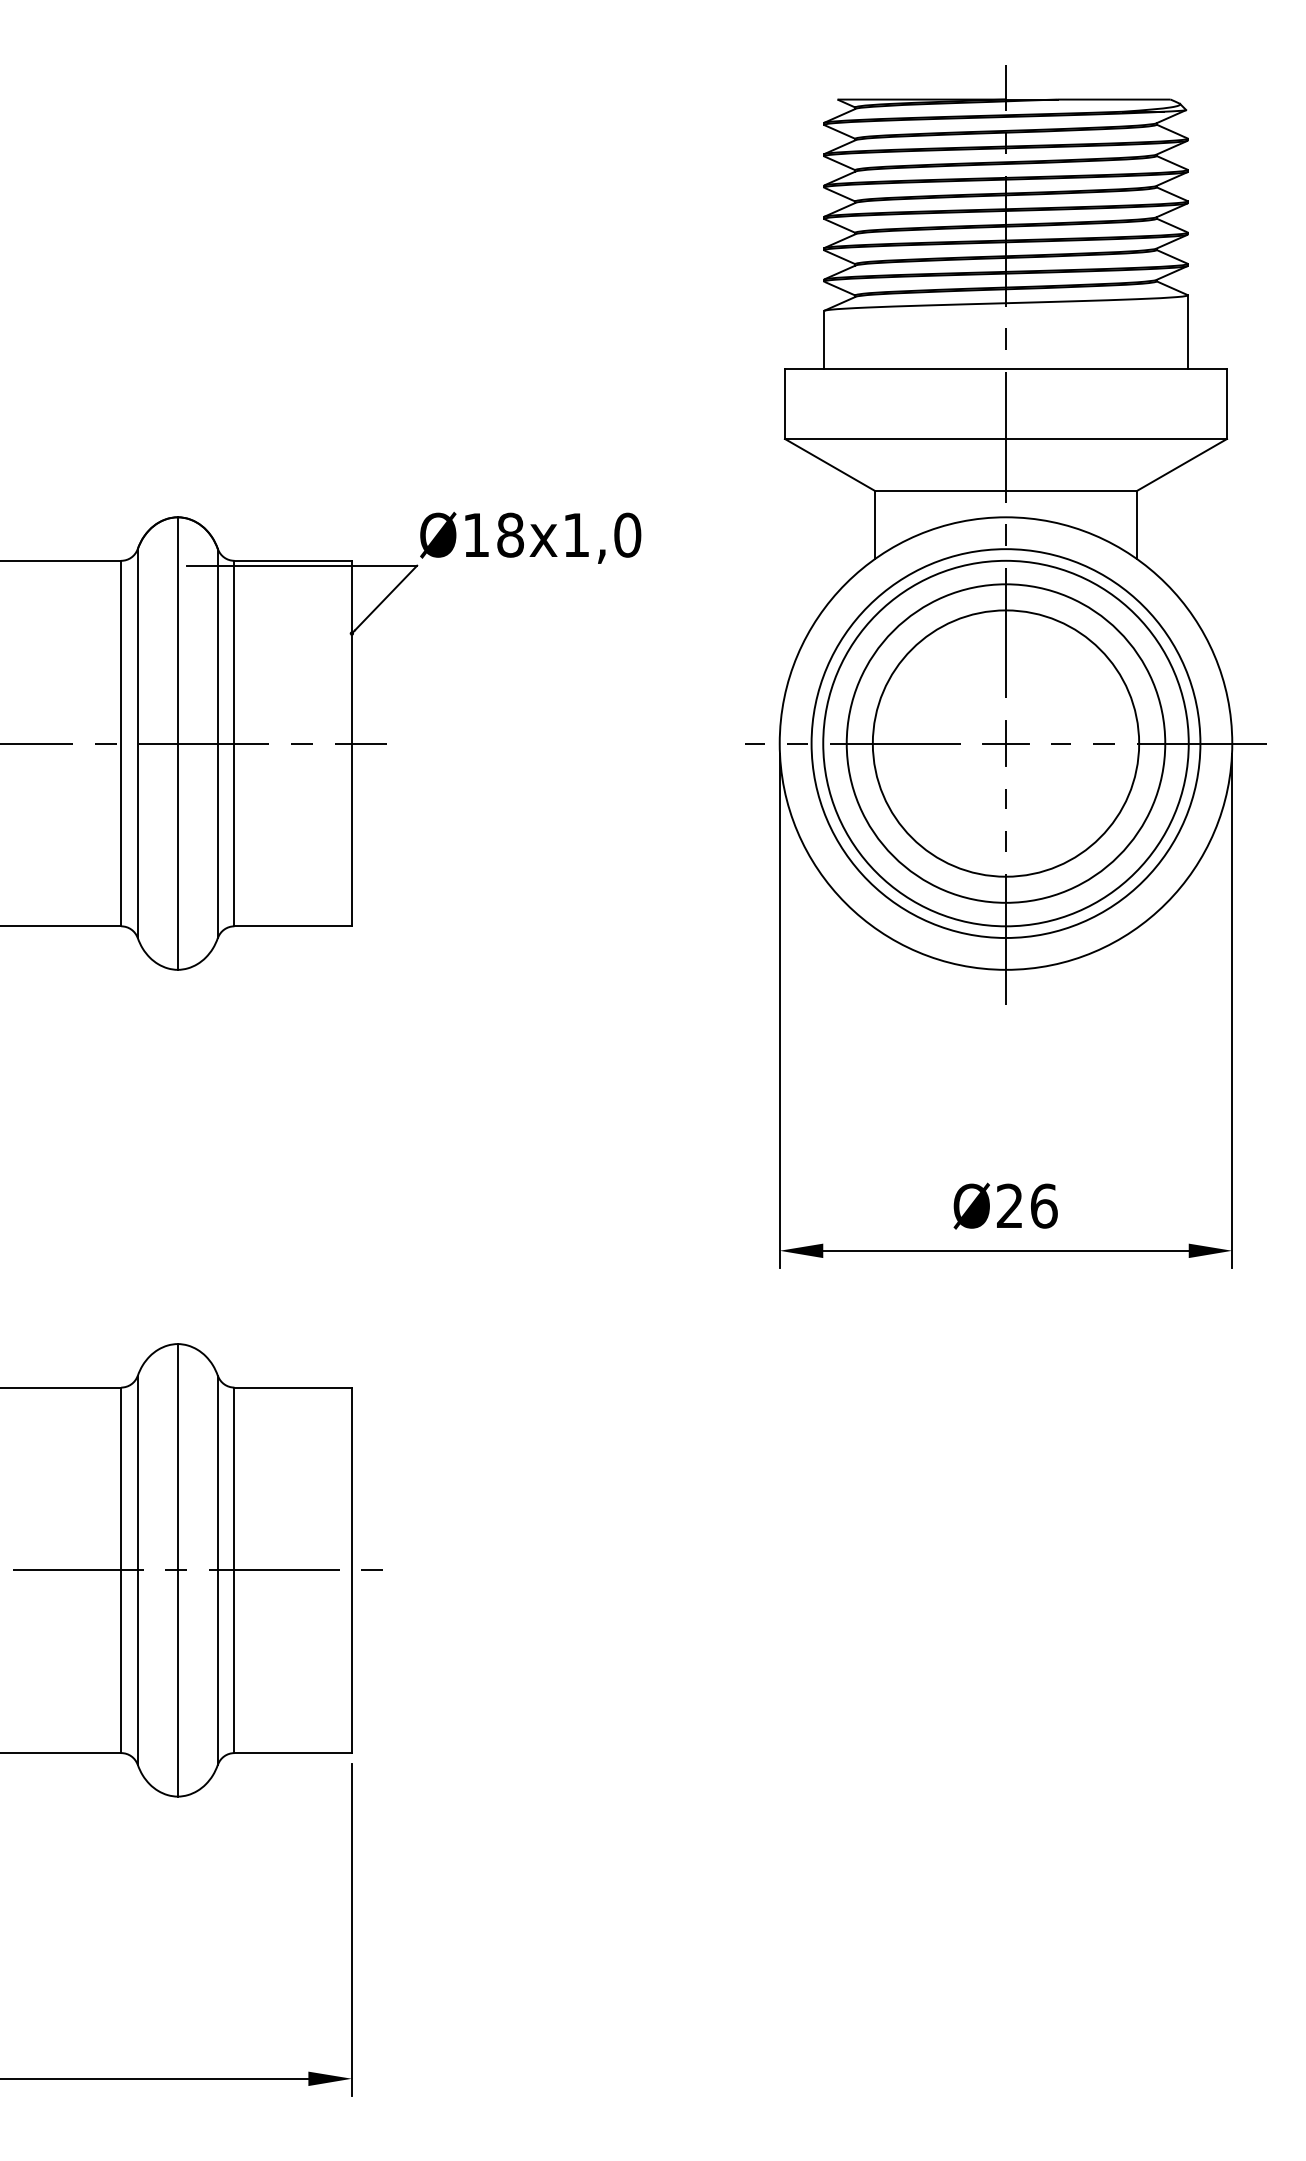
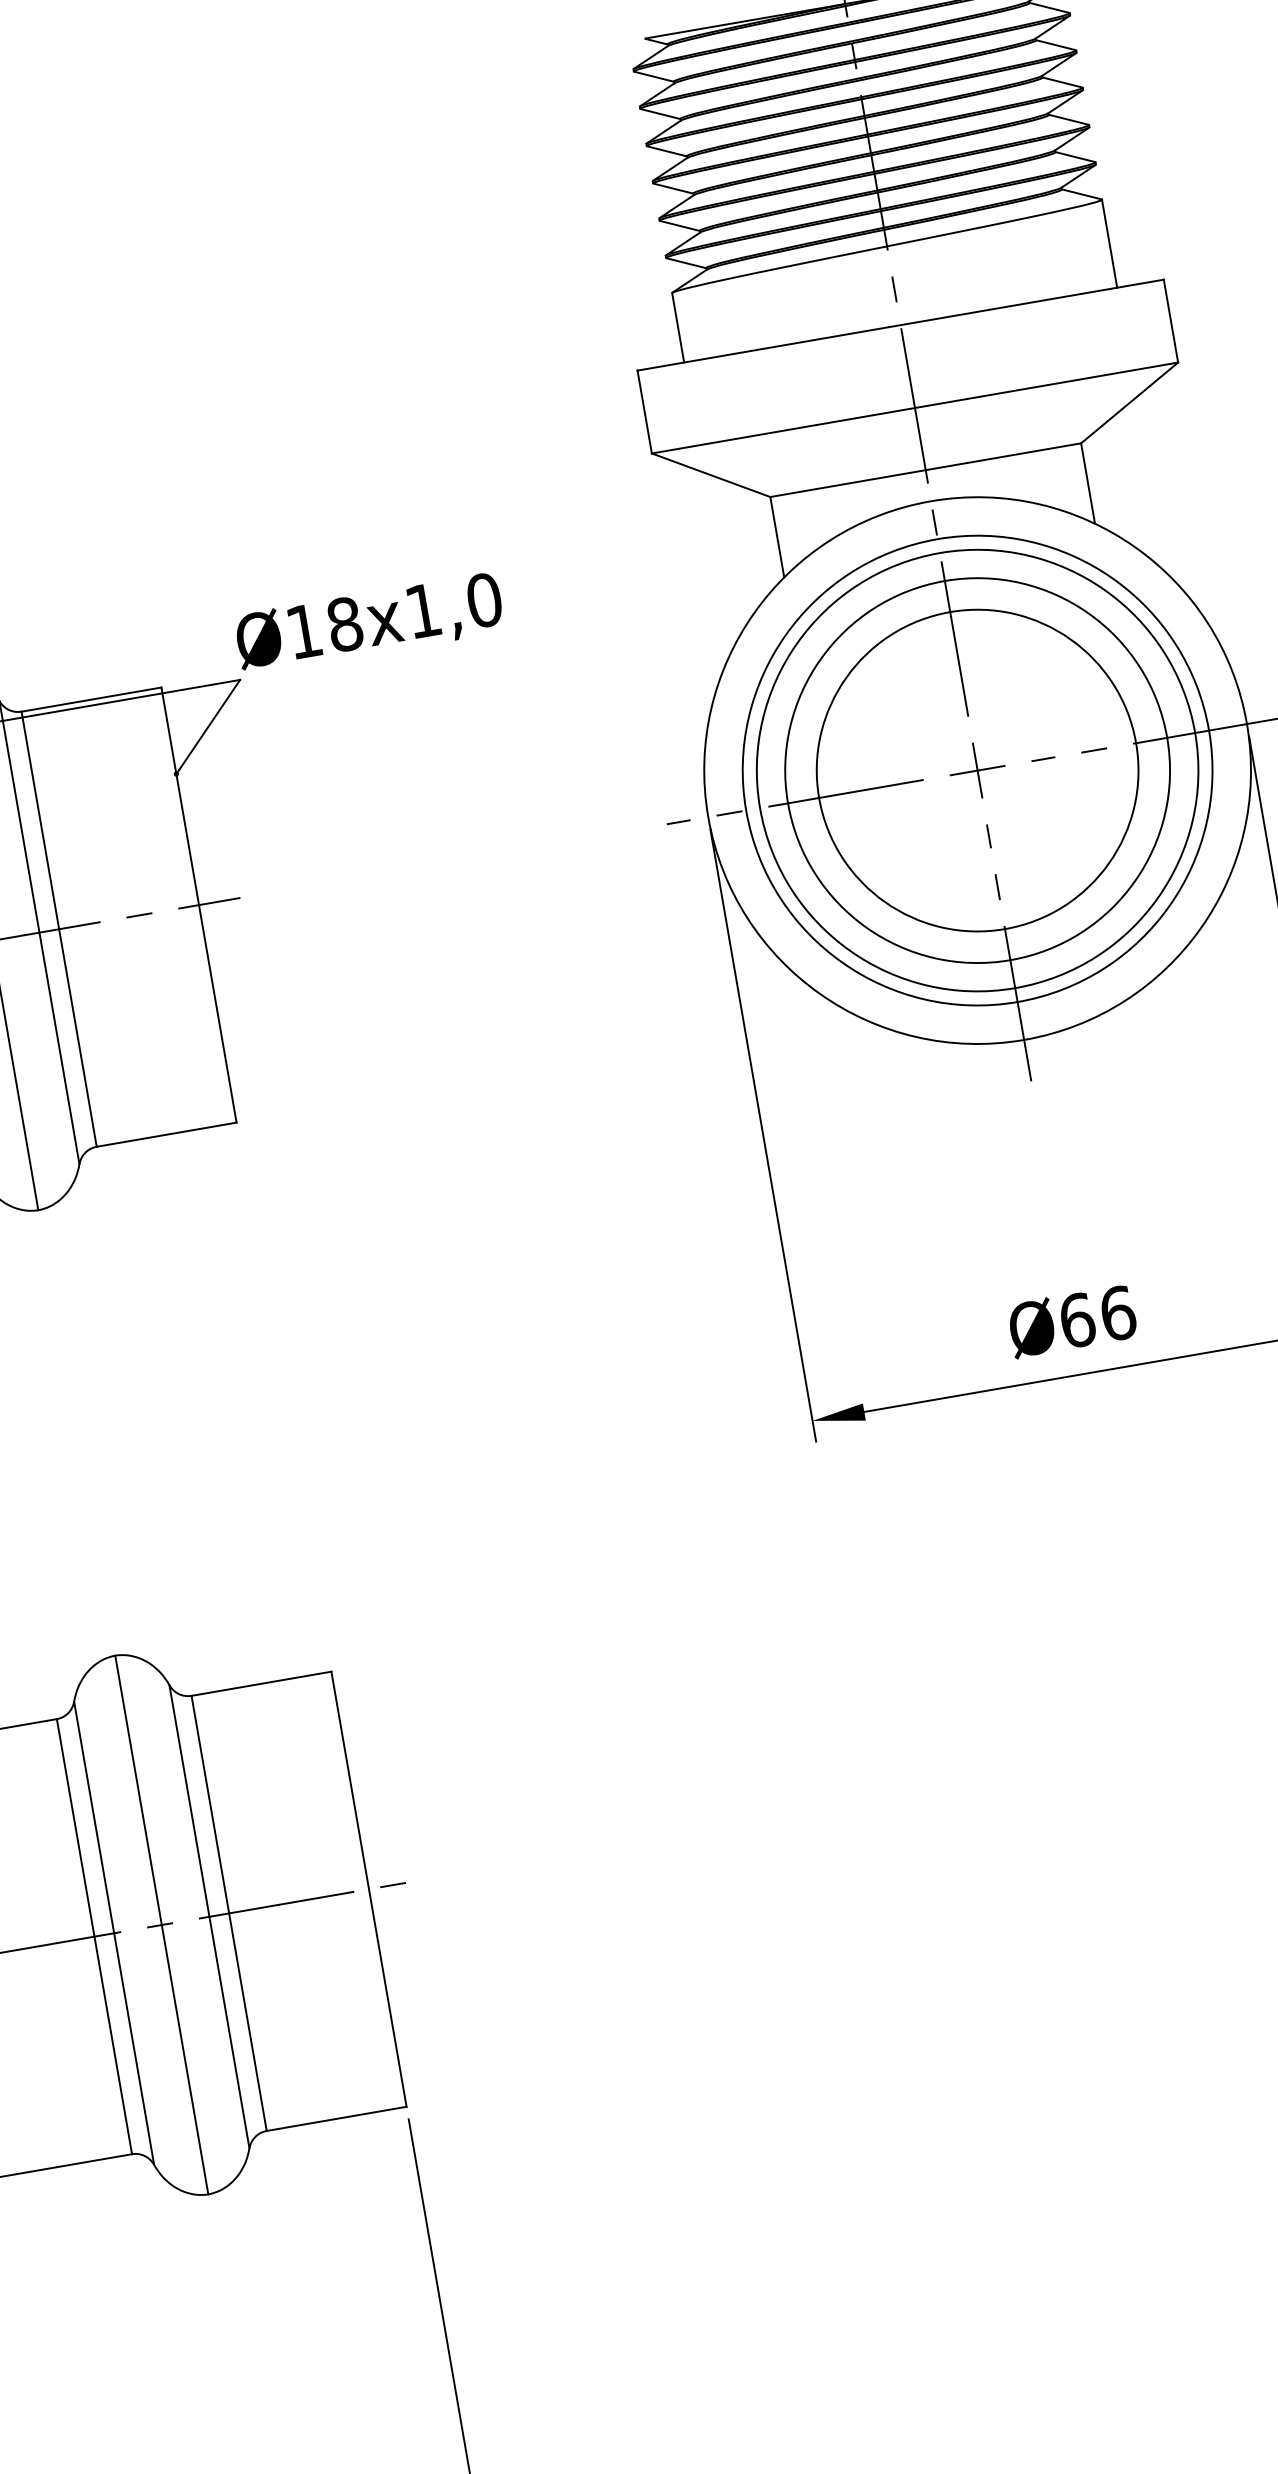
text: (1009, 1205) -> (1076, 1319), Ø26 -> Ø66

